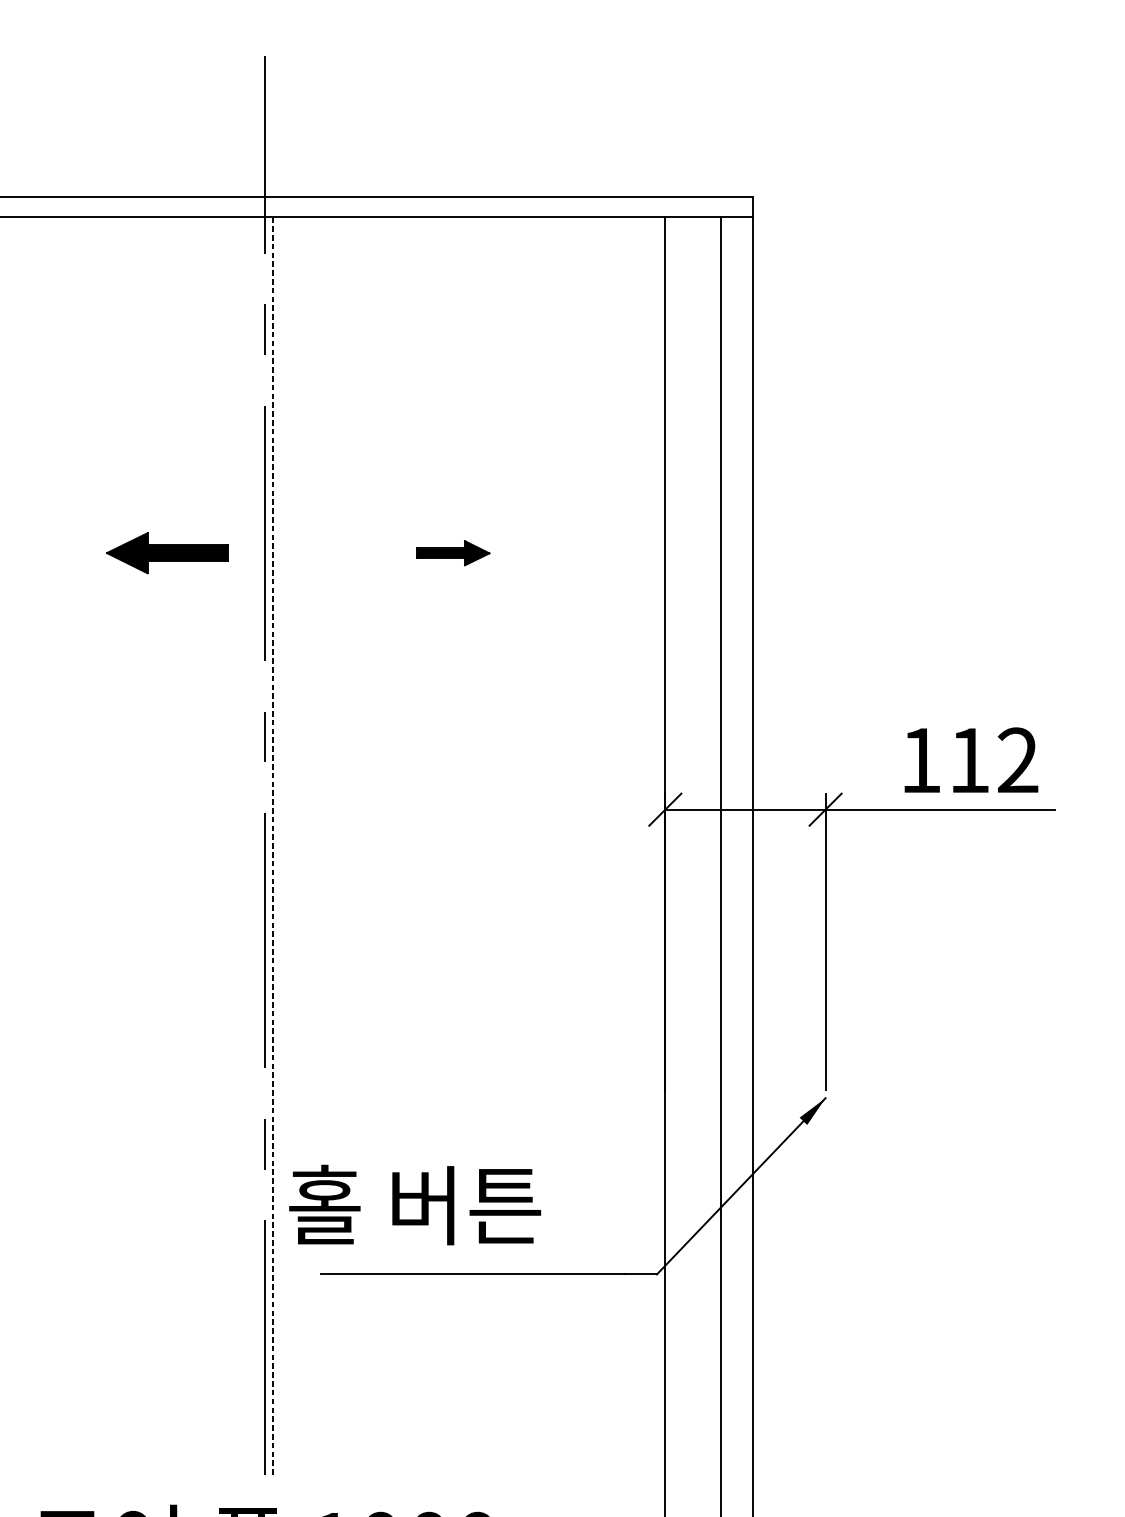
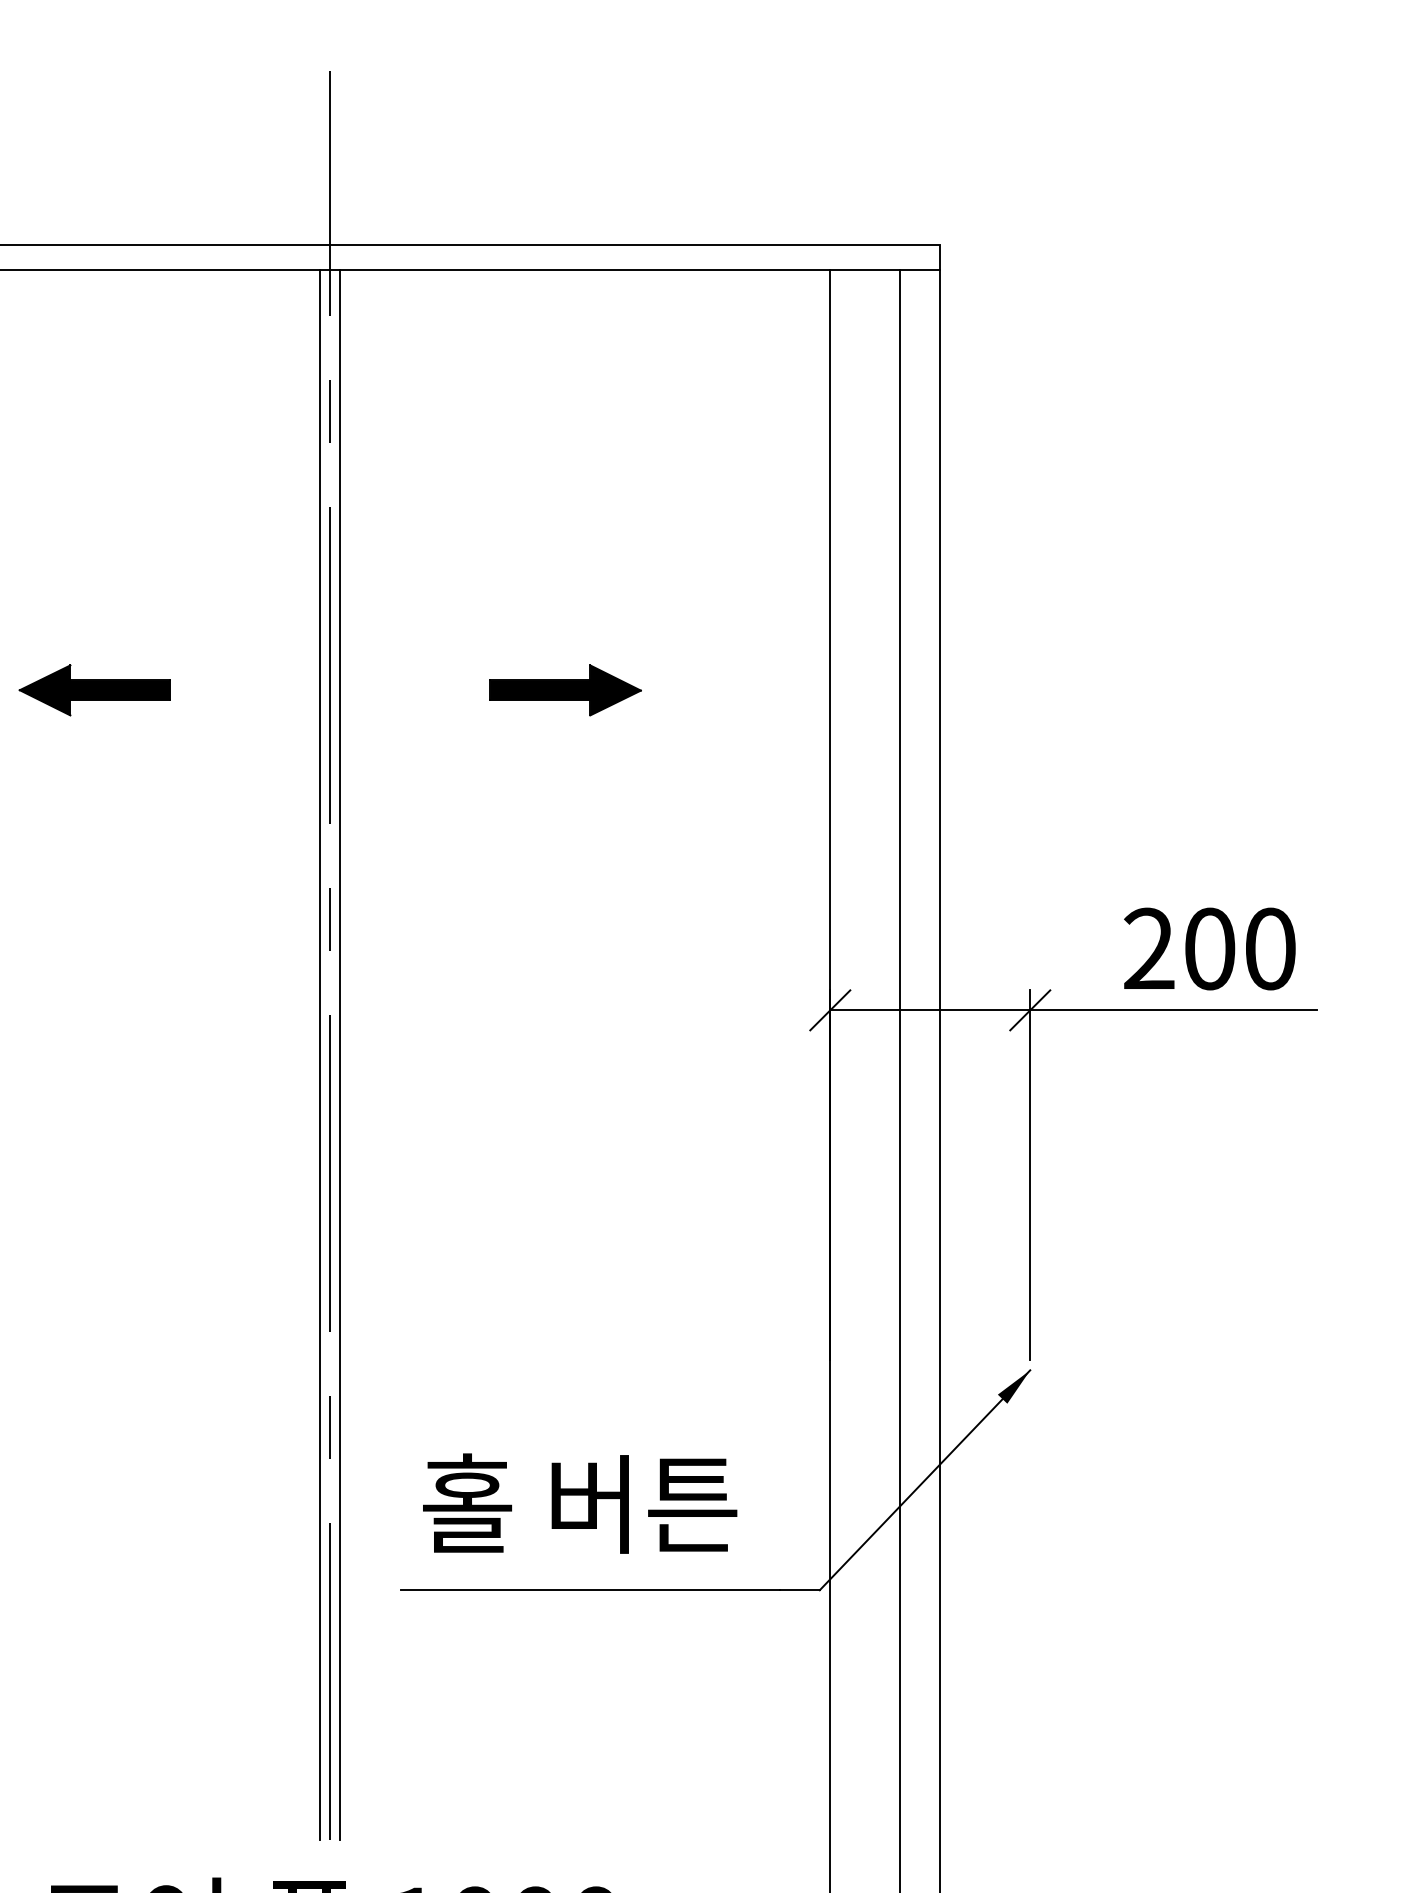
part: (166, 553) -> (94, 690), moved
part: (453, 553) -> (565, 690), size x1.67
text: (969, 760) -> (1209, 948), 112 -> 200
line: (256, 845) -> (320, 1055), added
line: (272, 845) -> (340, 1055), dashed -> solid
text: (415, 1204) -> (580, 1503), moved

